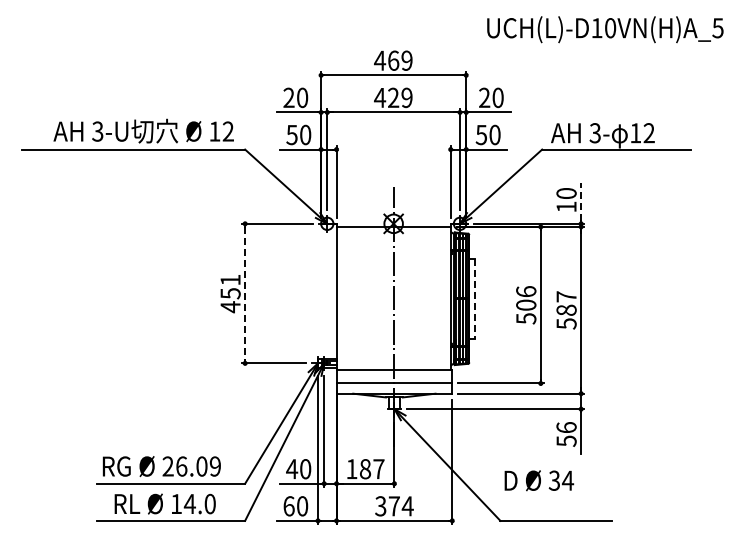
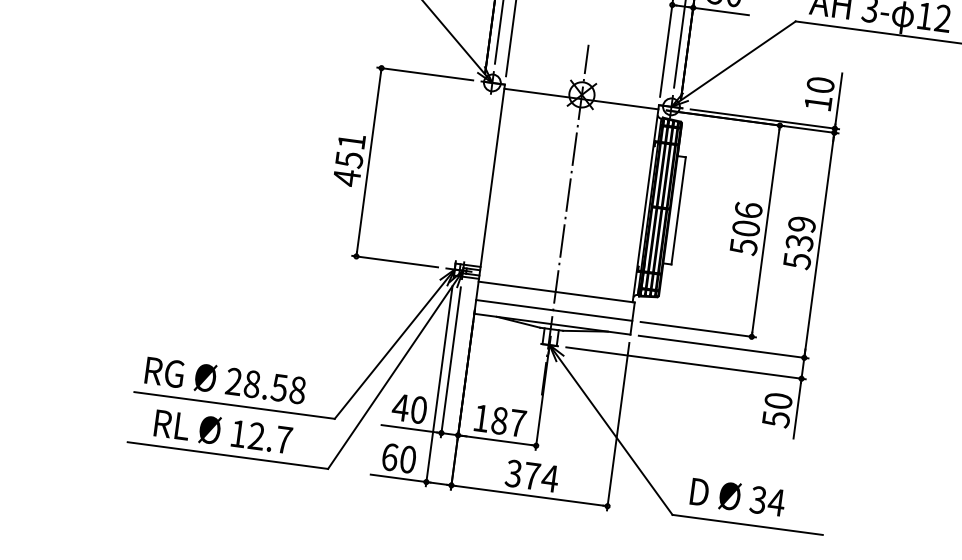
line: (581, 201) -> (839, 98), dashed -> solid
line: (245, 293) -> (369, 162), dashed -> solid
line: (475, 298) -> (678, 210), dashed -> solid
text: (566, 303) -> (800, 233), 587 -> 539
text: (566, 427) -> (778, 400), 56 -> 50
text: (198, 466) -> (274, 387), 26.09 -> 28.58
text: (539, 480) -> (738, 497), moved
text: (199, 503) -> (269, 437), 14.0 -> 12.7

